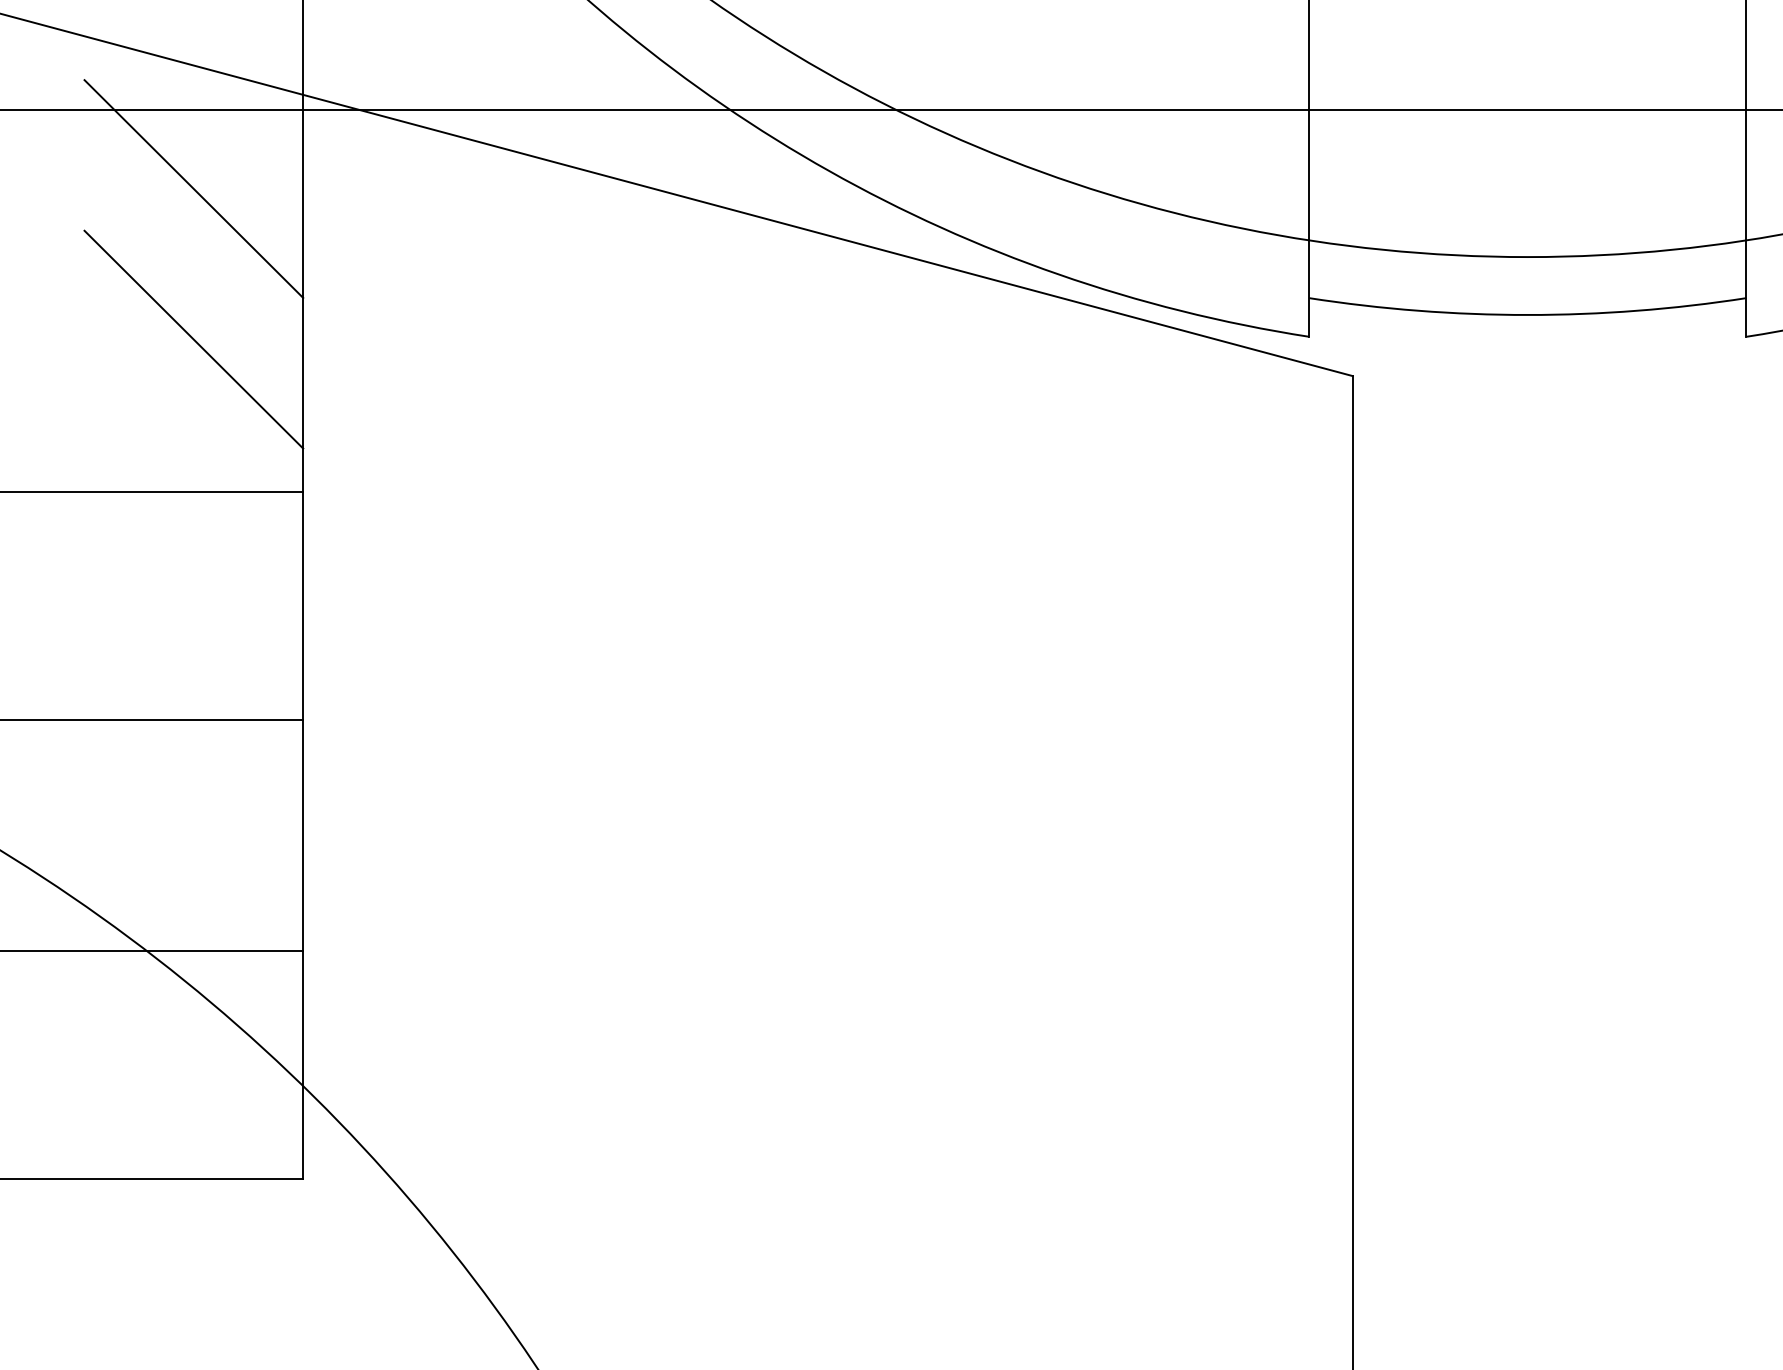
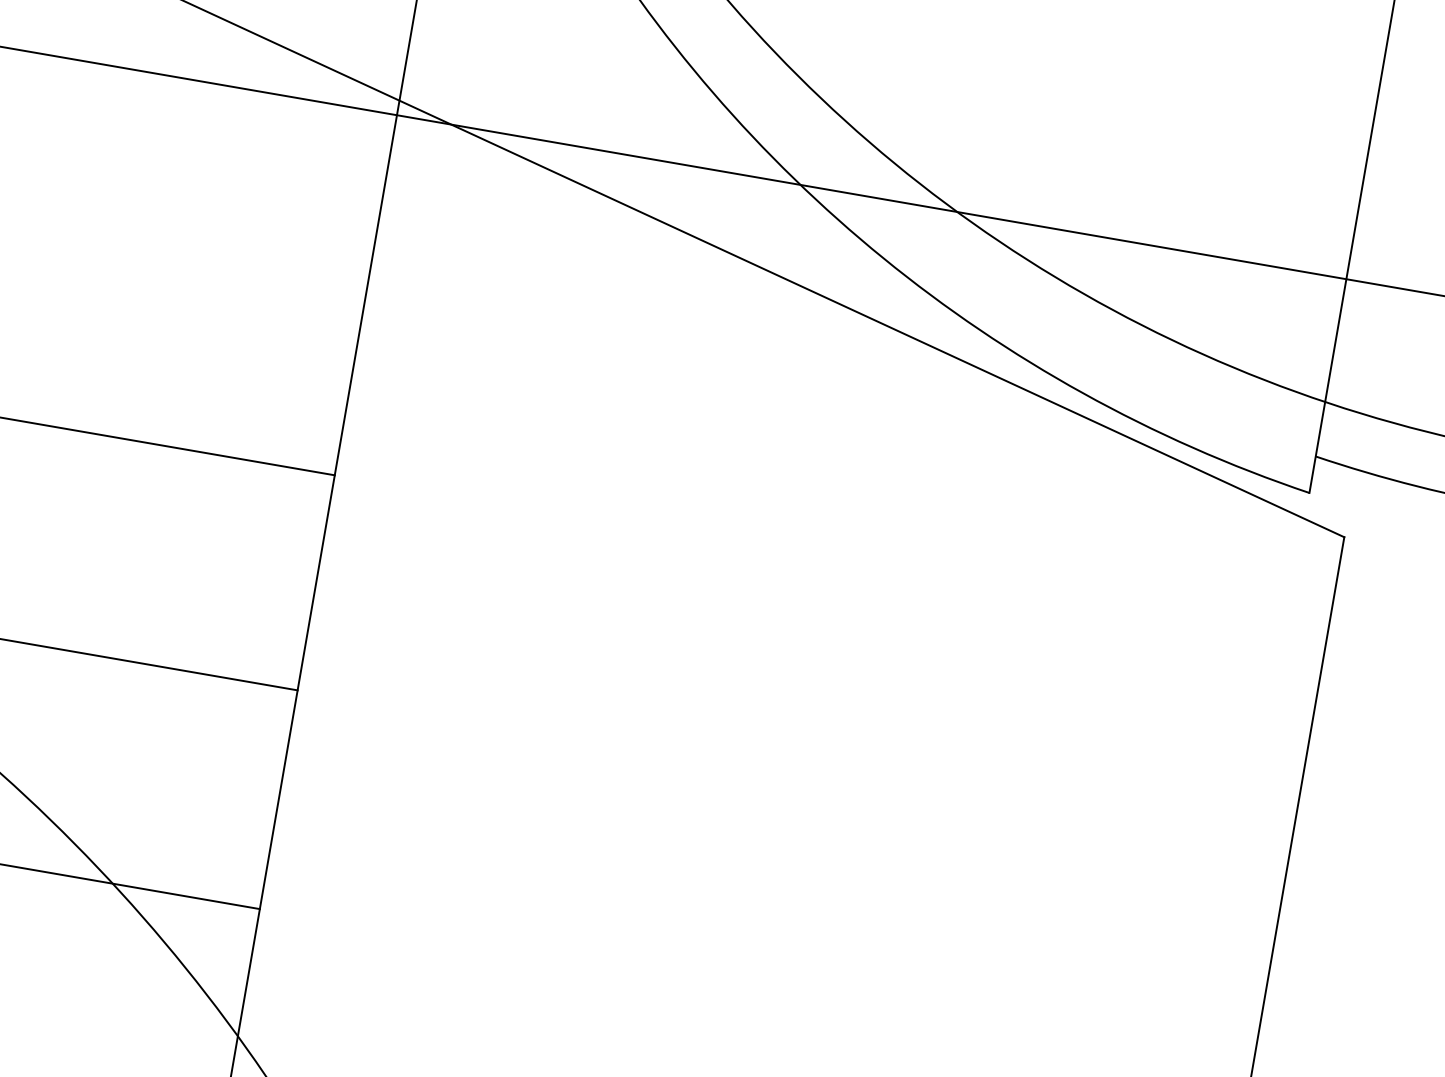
line: (193, 188) -> (280, 171), removed
line: (193, 339) -> (256, 313), removed

